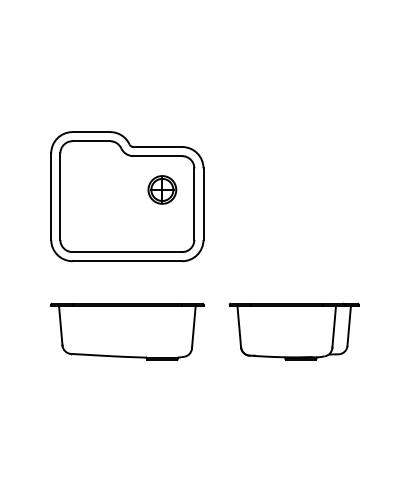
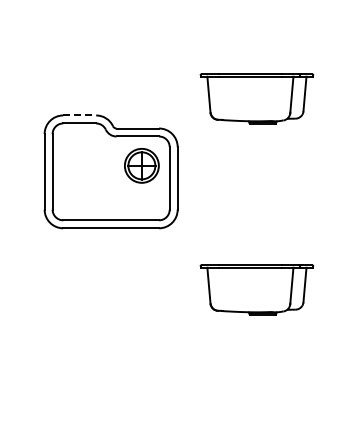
part: (293, 112) -> (256, 98), added
line: (92, 132) -> (80, 115), solid -> dashed
part: (162, 190) -> (141, 166), size x1.4
part: (126, 331) -> (110, 289), removed

